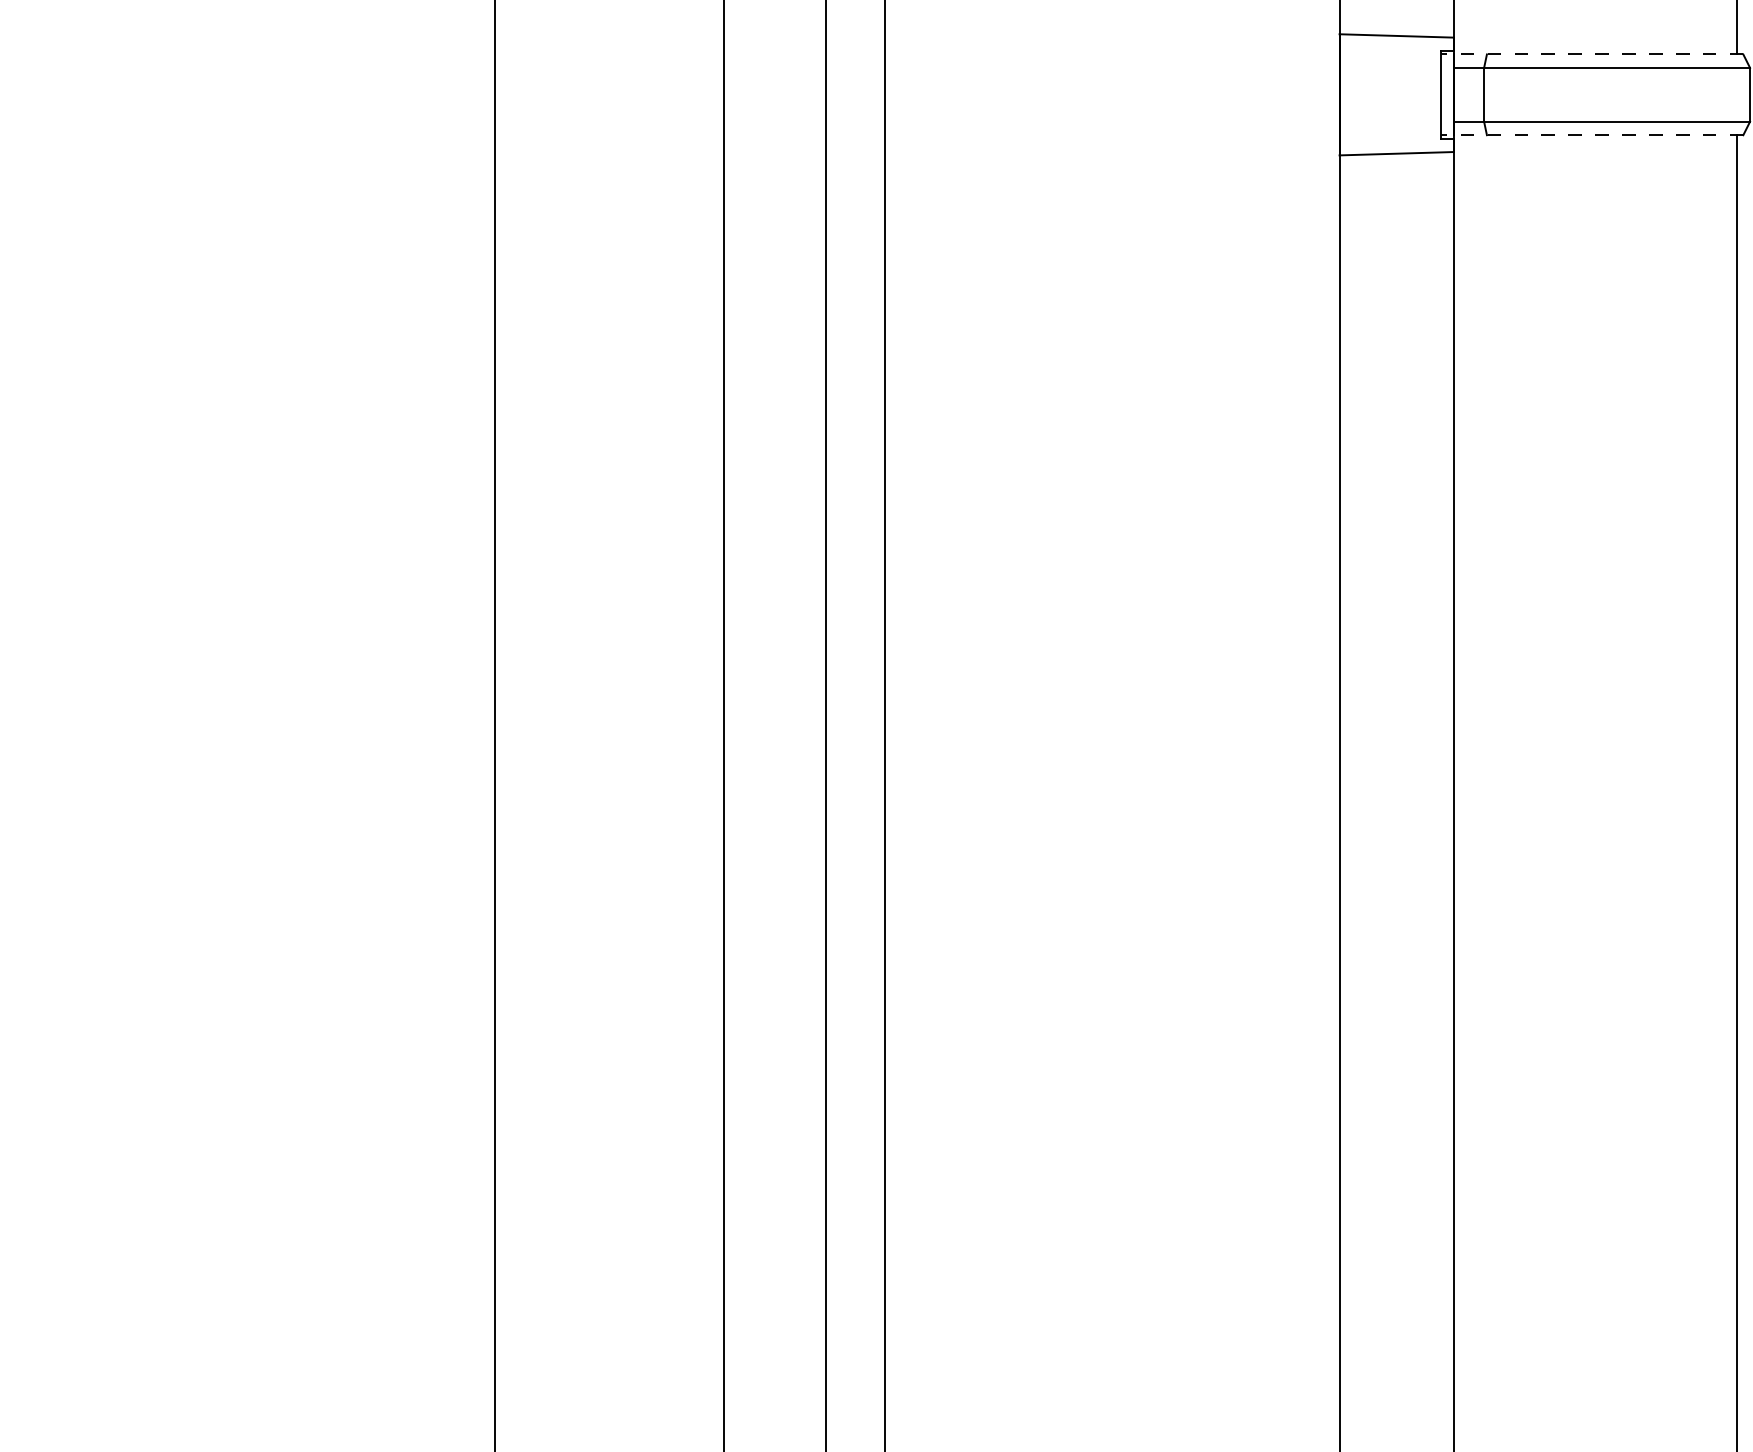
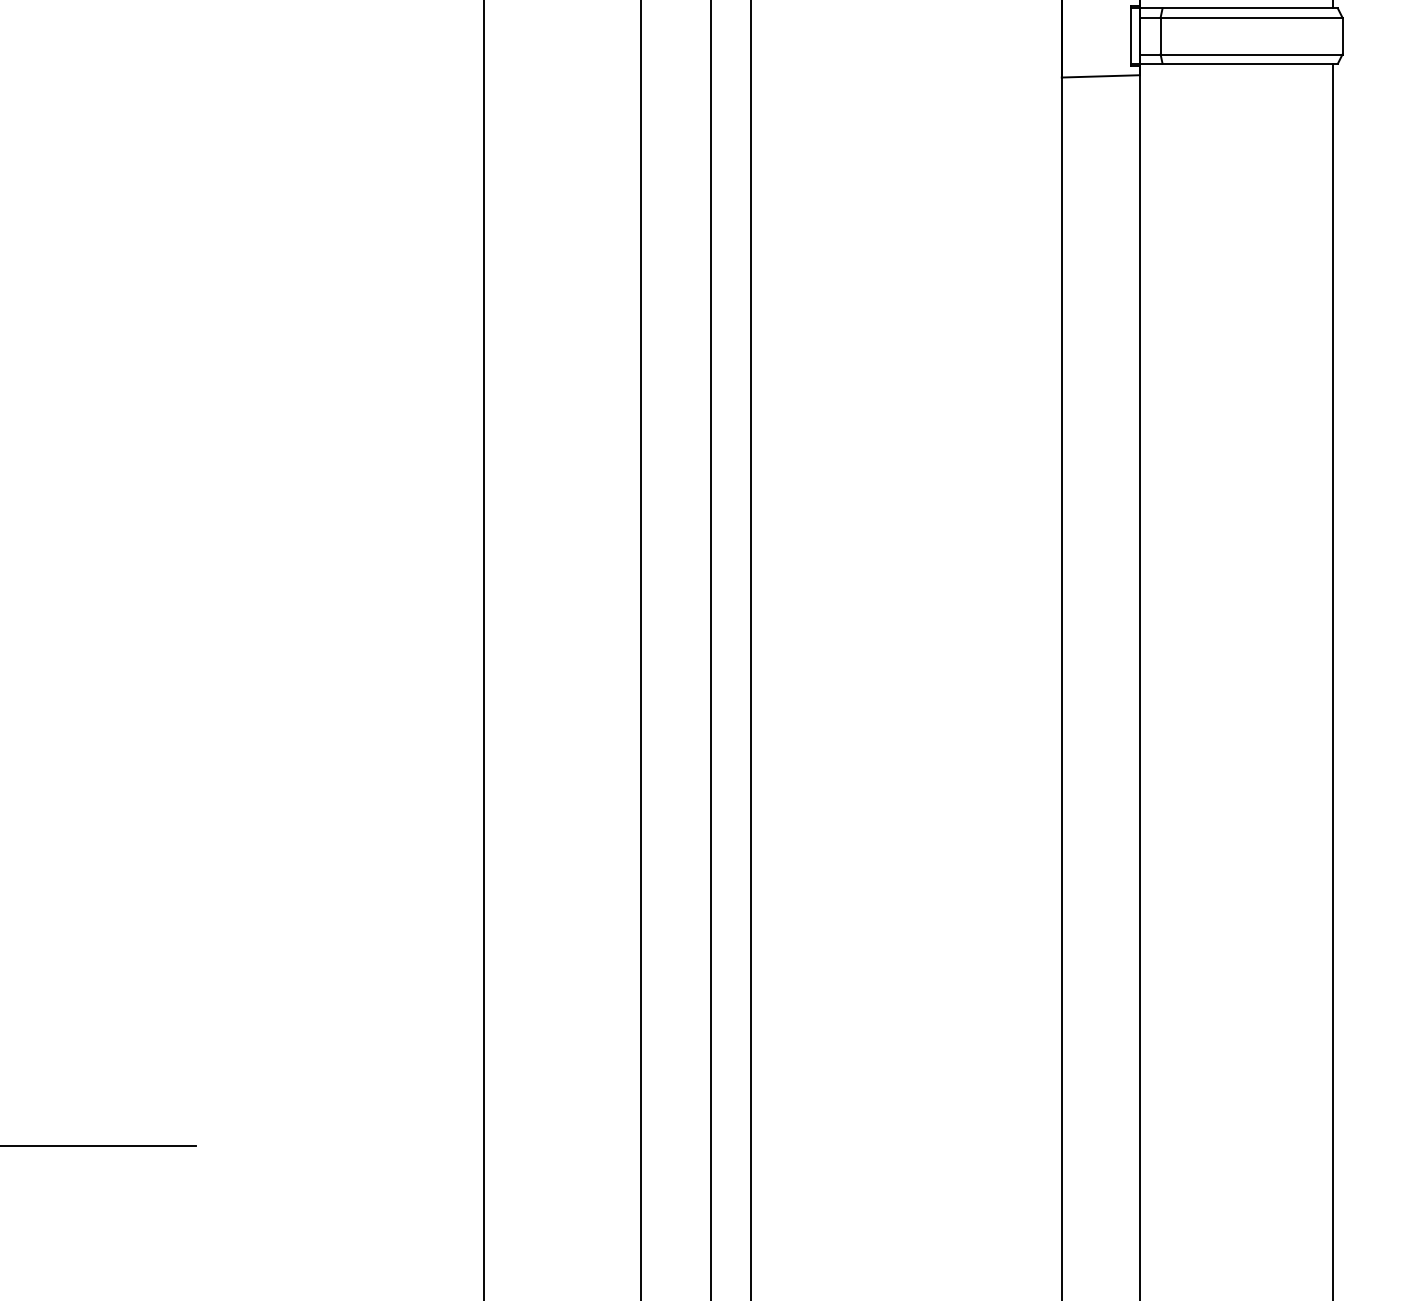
line: (1592, 54) -> (1234, 8), dashed -> solid
line: (1592, 134) -> (1234, 63), dashed -> solid

